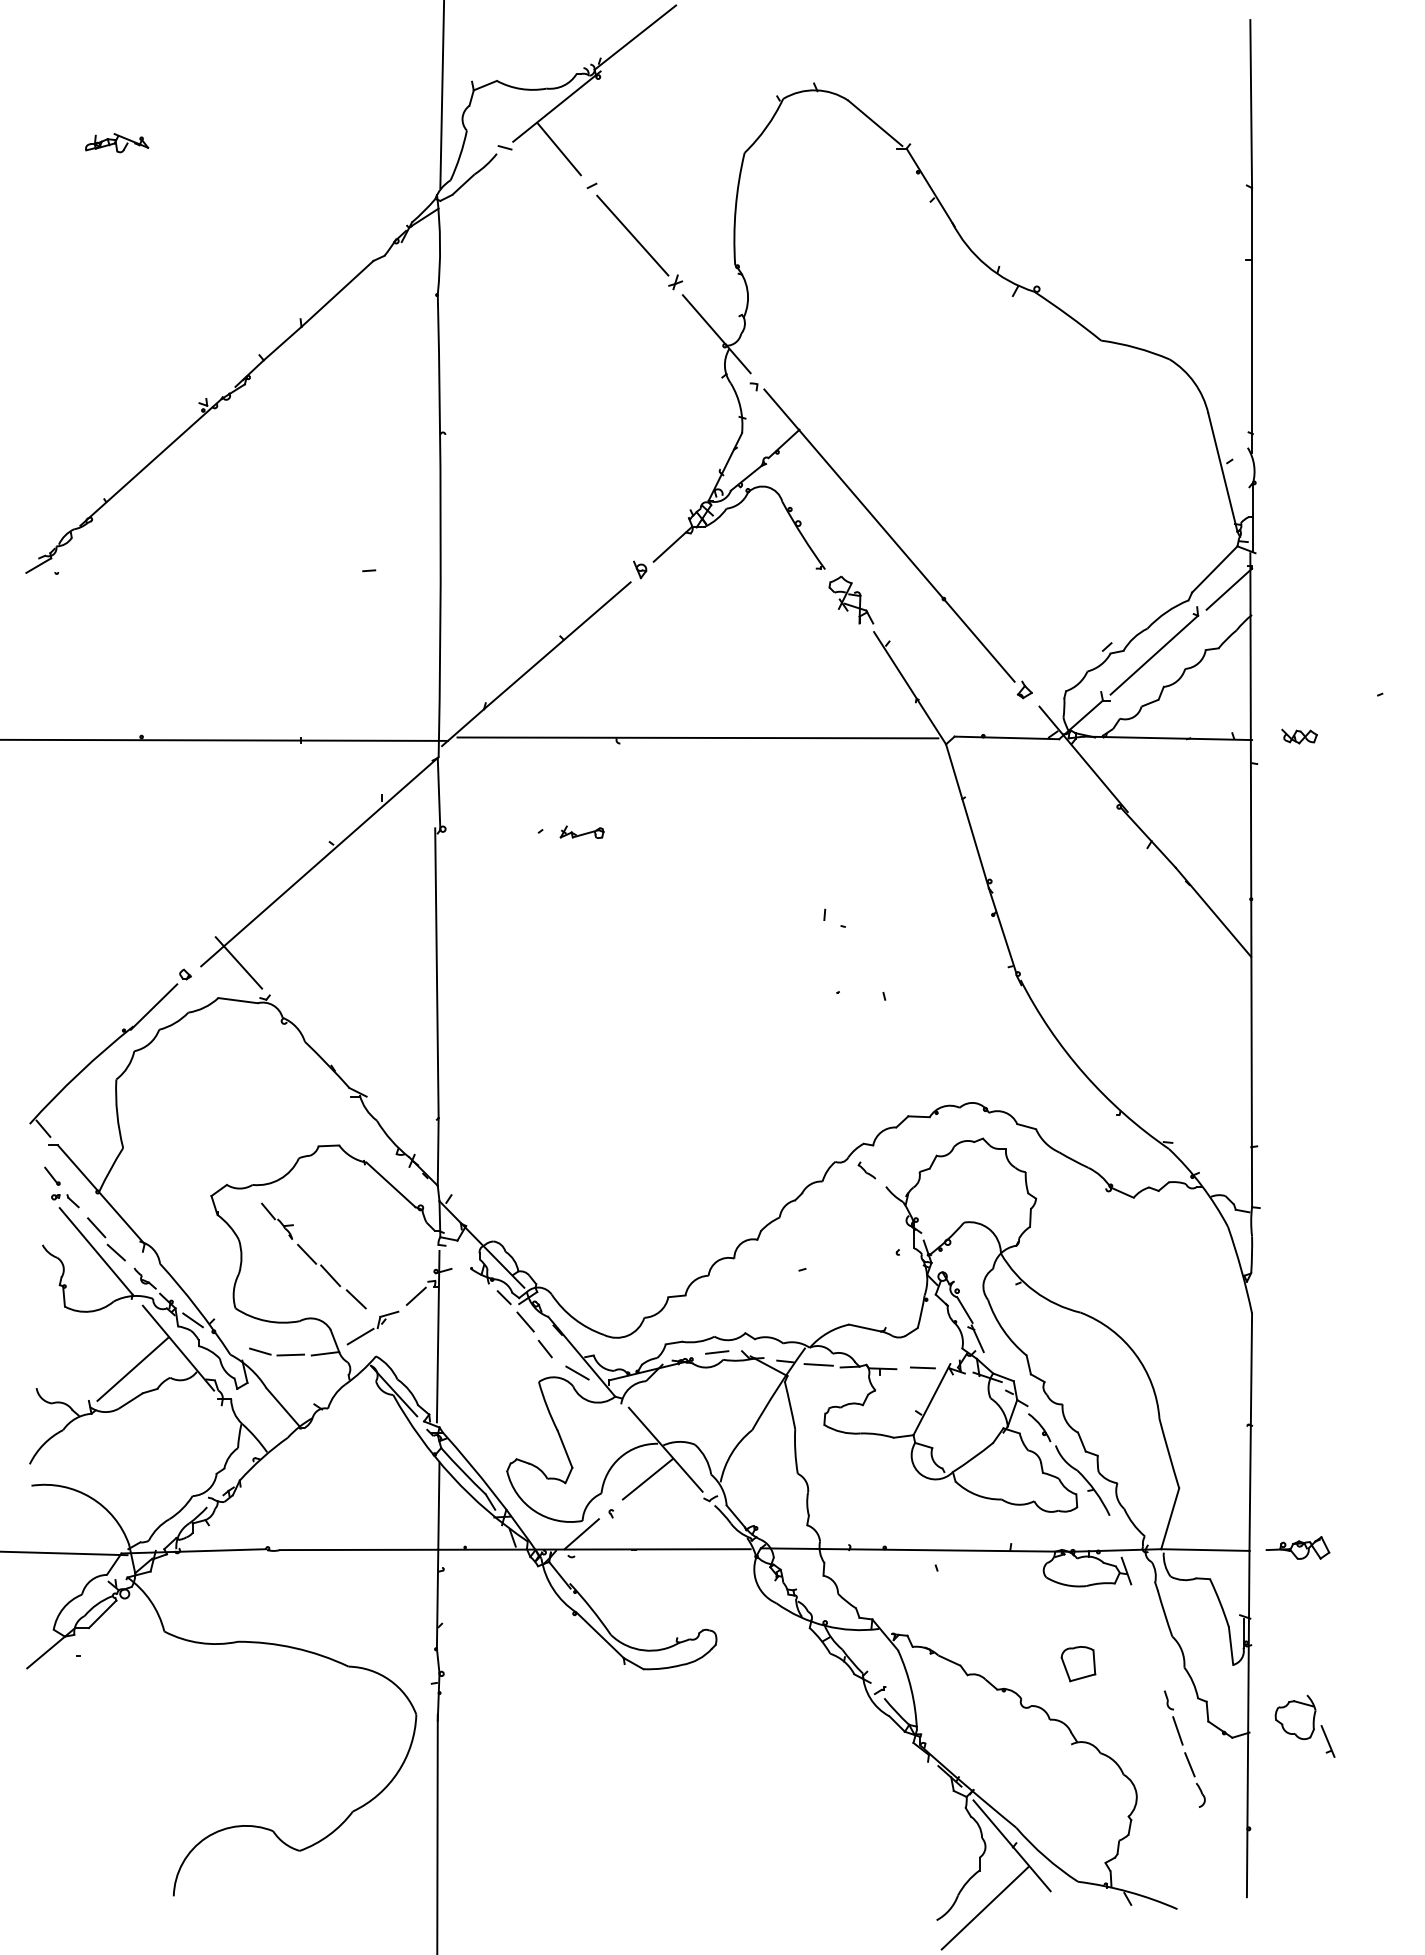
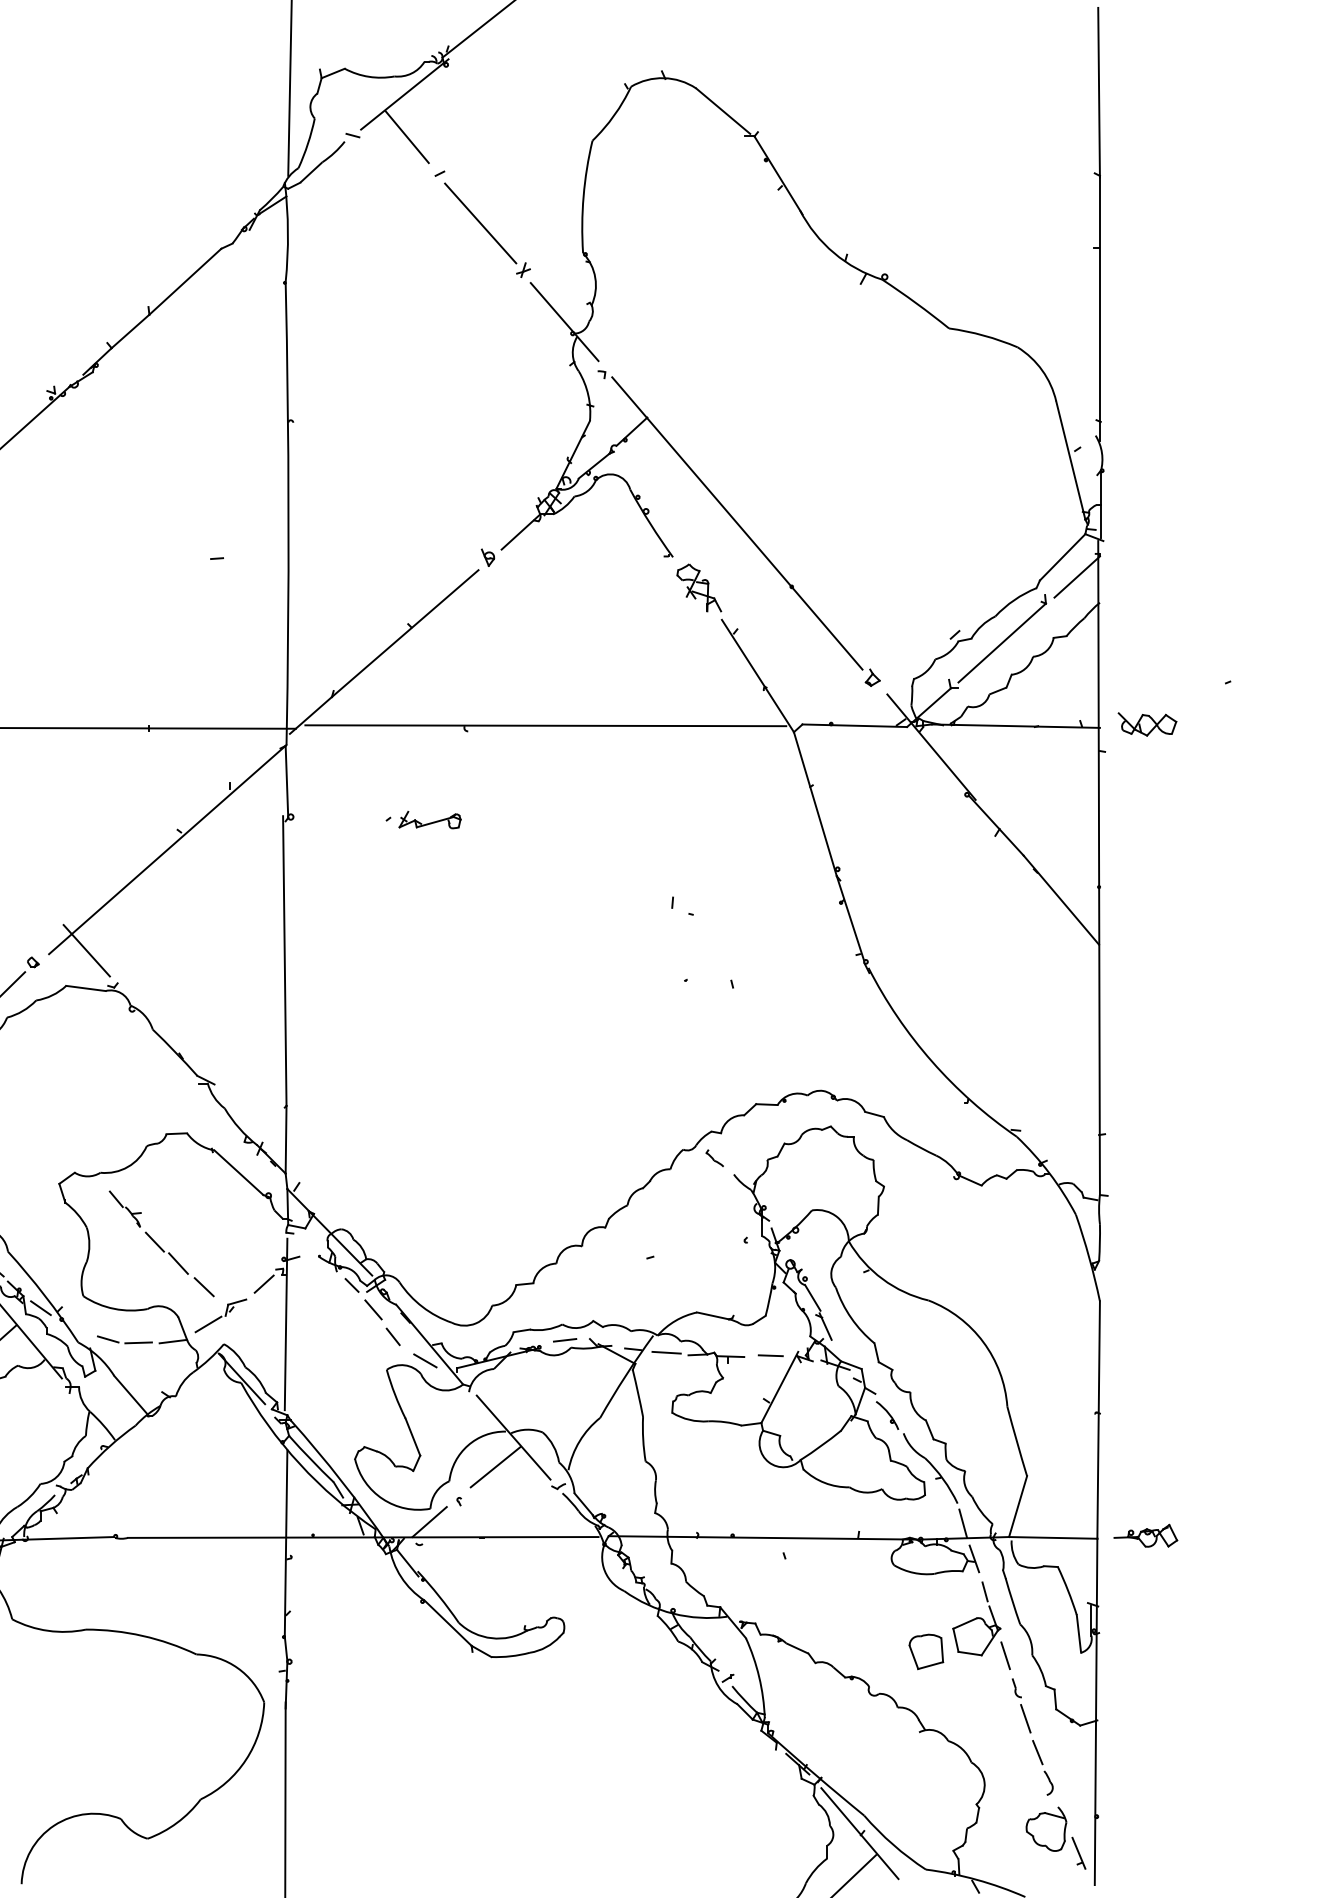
part: (1299, 736) -> (1147, 724), size x1.67
part: (581, 832) -> (429, 820), size x1.43
line: (1115, 1535) -> (963, 1523), added
part: (1133, 1637) -> (981, 1625), added
part: (1304, 1725) -> (1055, 1837), moved

